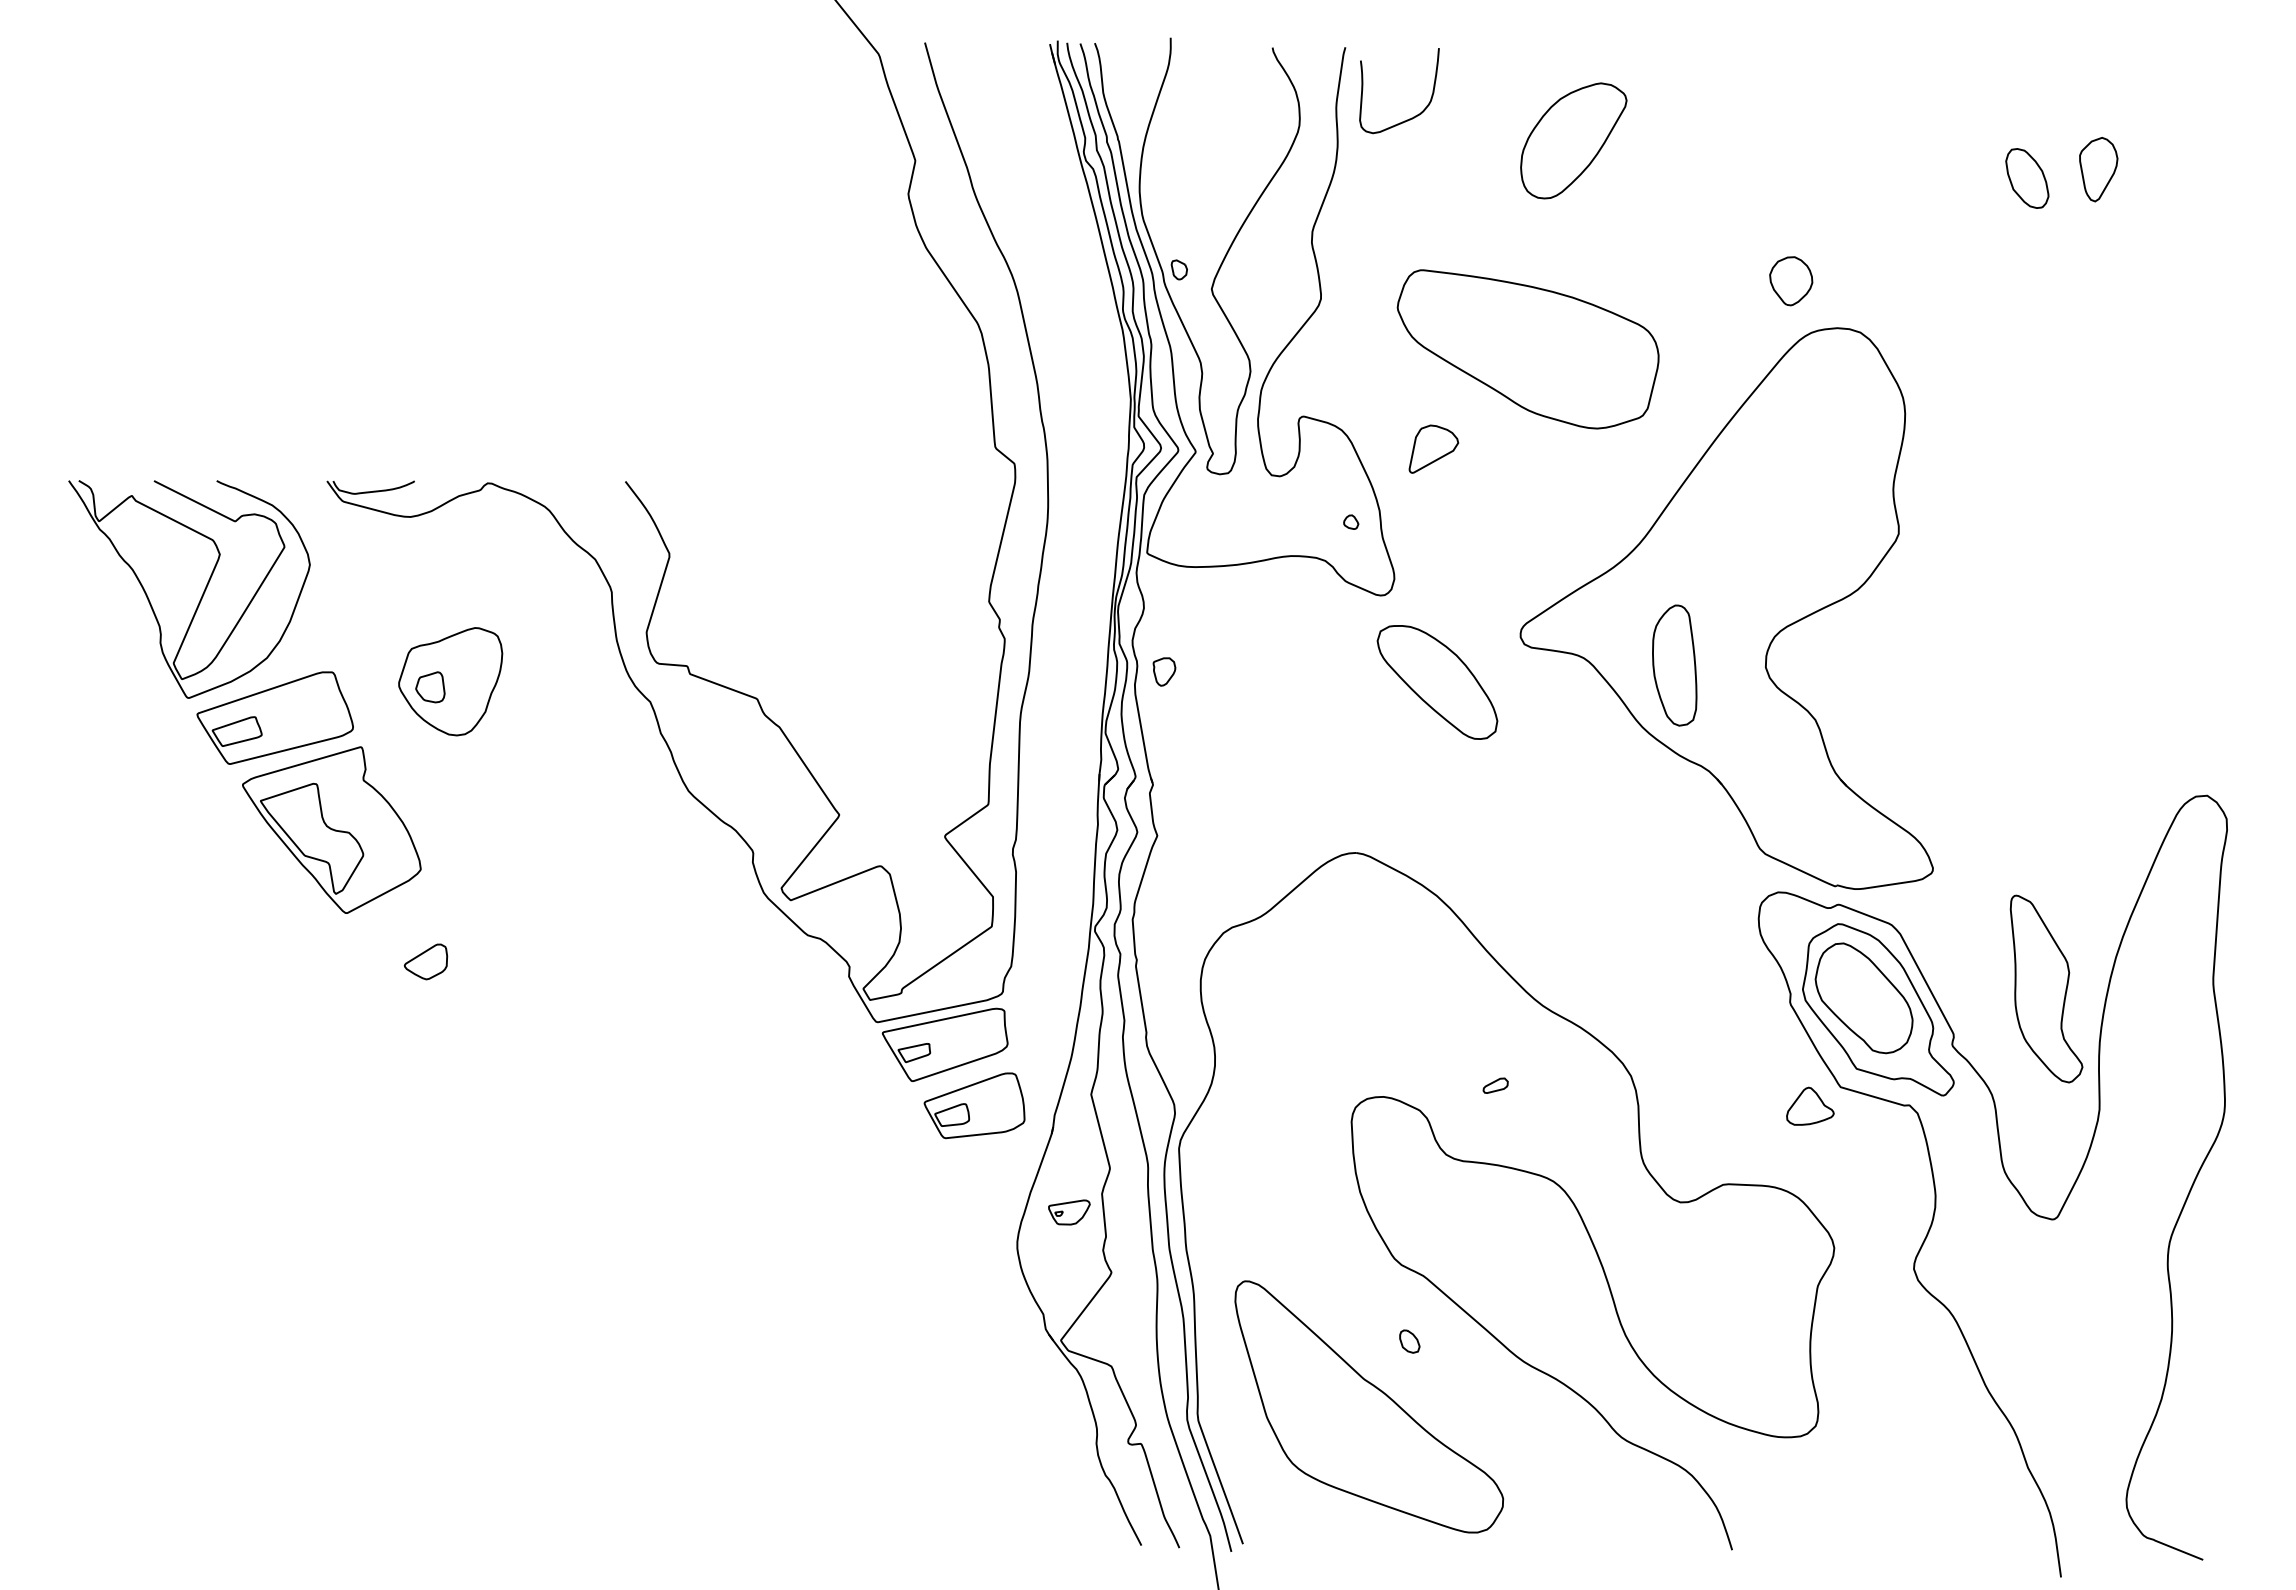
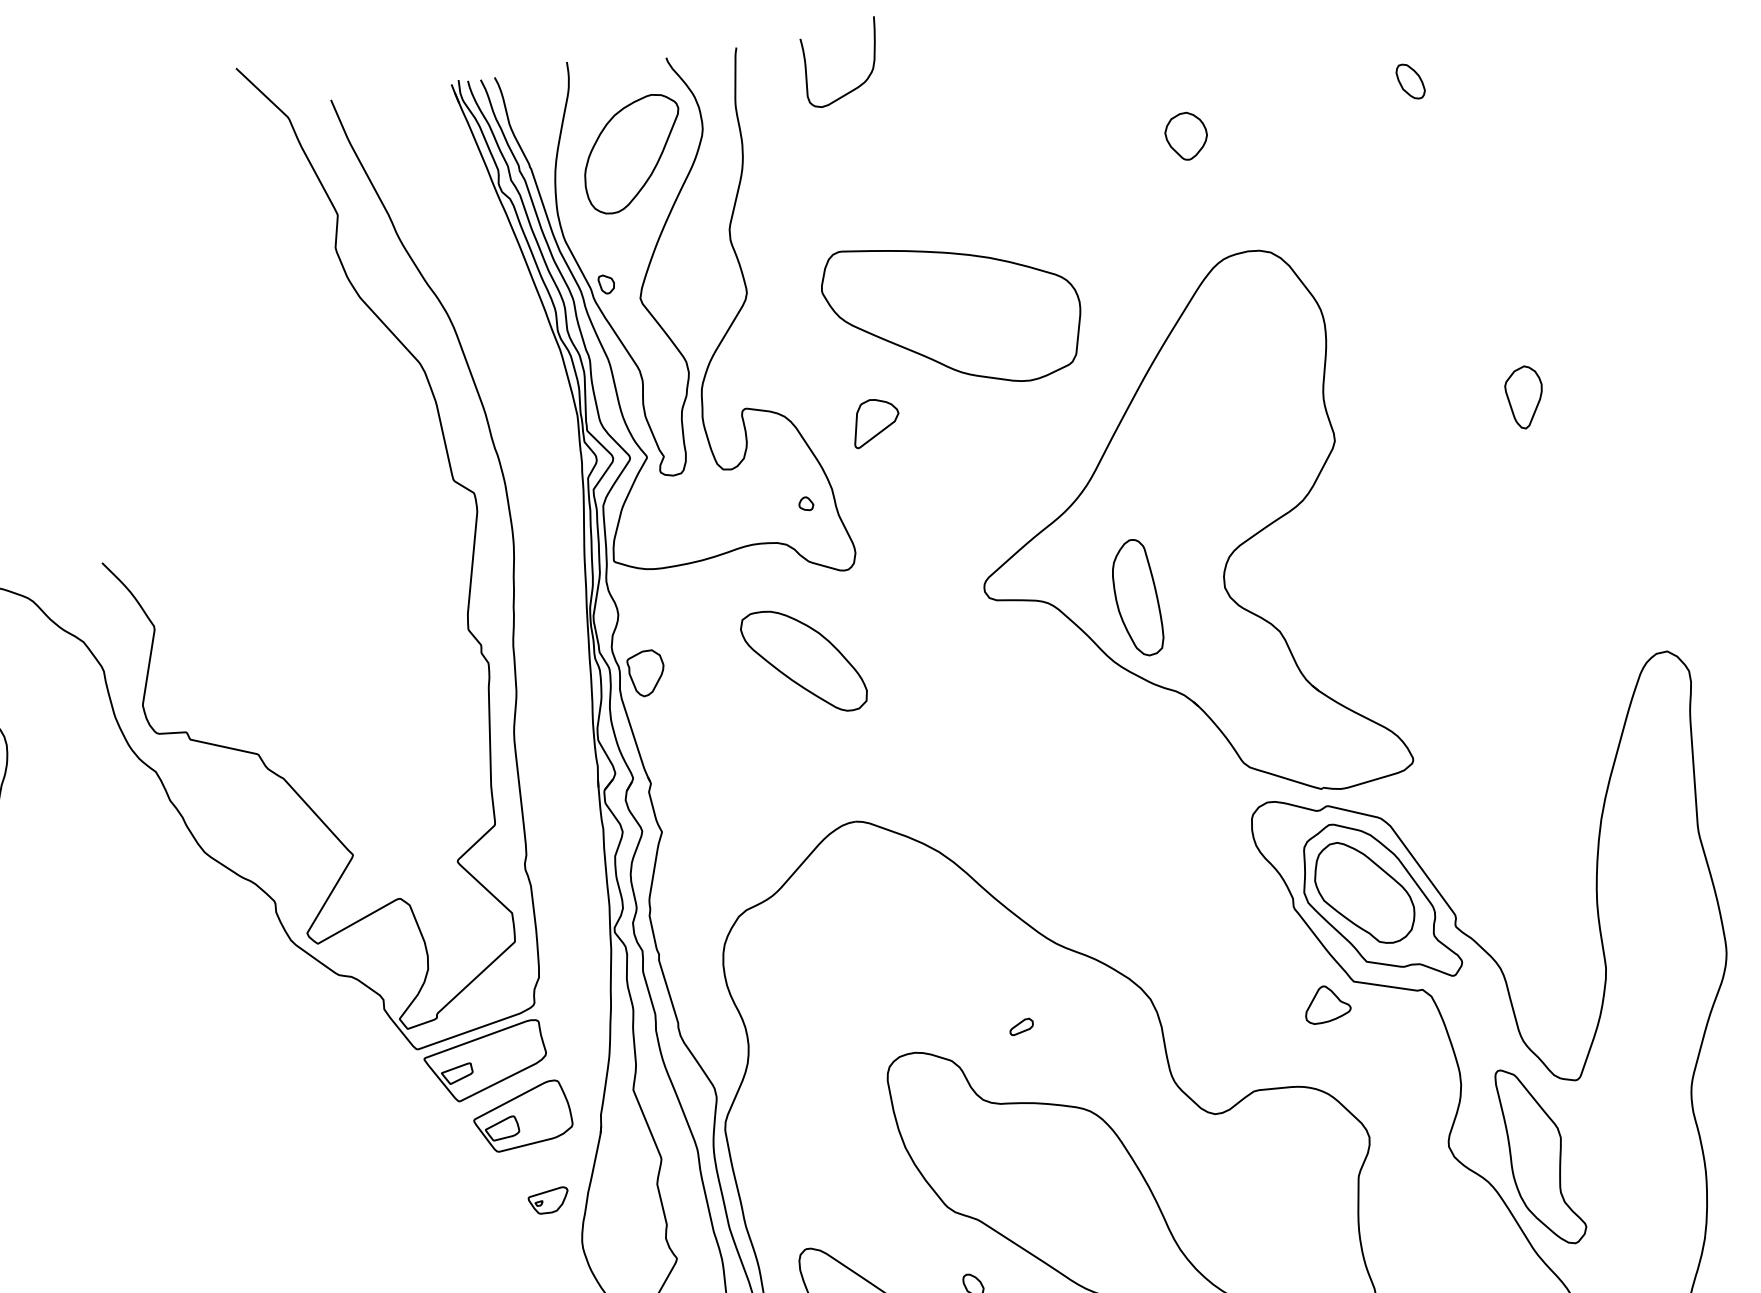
curve: (1411, 117) -> (856, 86), moved
part: (1573, 140) -> (632, 153), moved
part: (2098, 169) -> (1524, 397), moved
part: (2027, 178) -> (1410, 81), size x0.62
part: (1791, 281) -> (1186, 136), moved
part: (1164, 671) -> (646, 672), size x1.67
part: (1437, 682) -> (804, 661), moved
part: (2046, 988) -> (1541, 1155), moved
part: (1069, 1212) -> (549, 1201), moved

